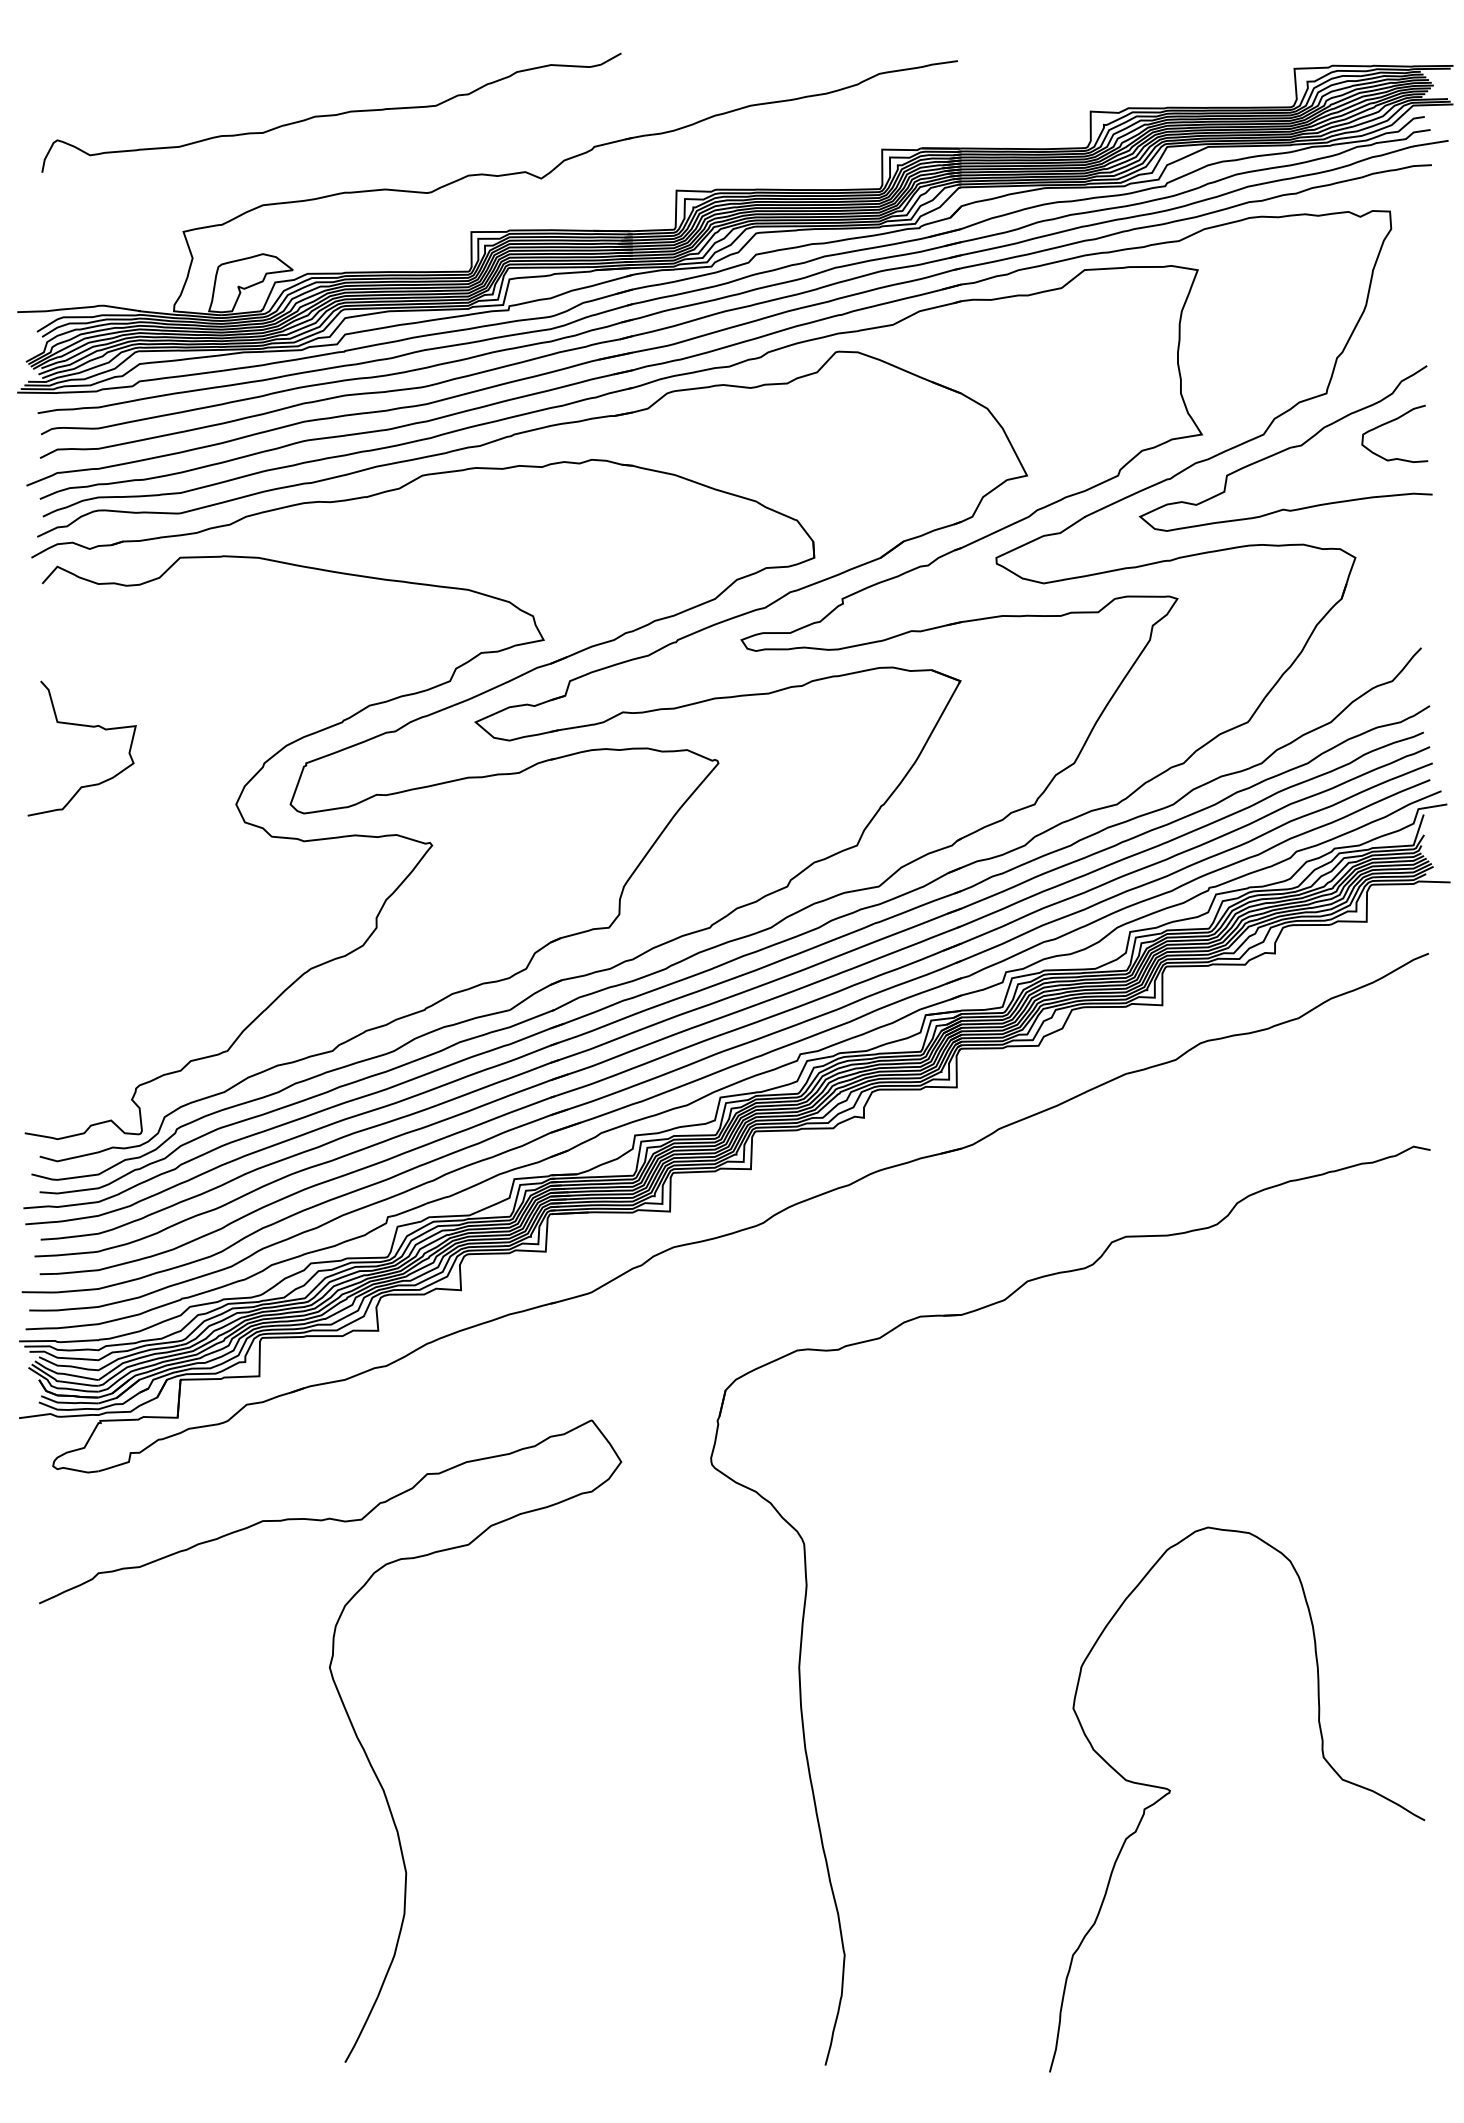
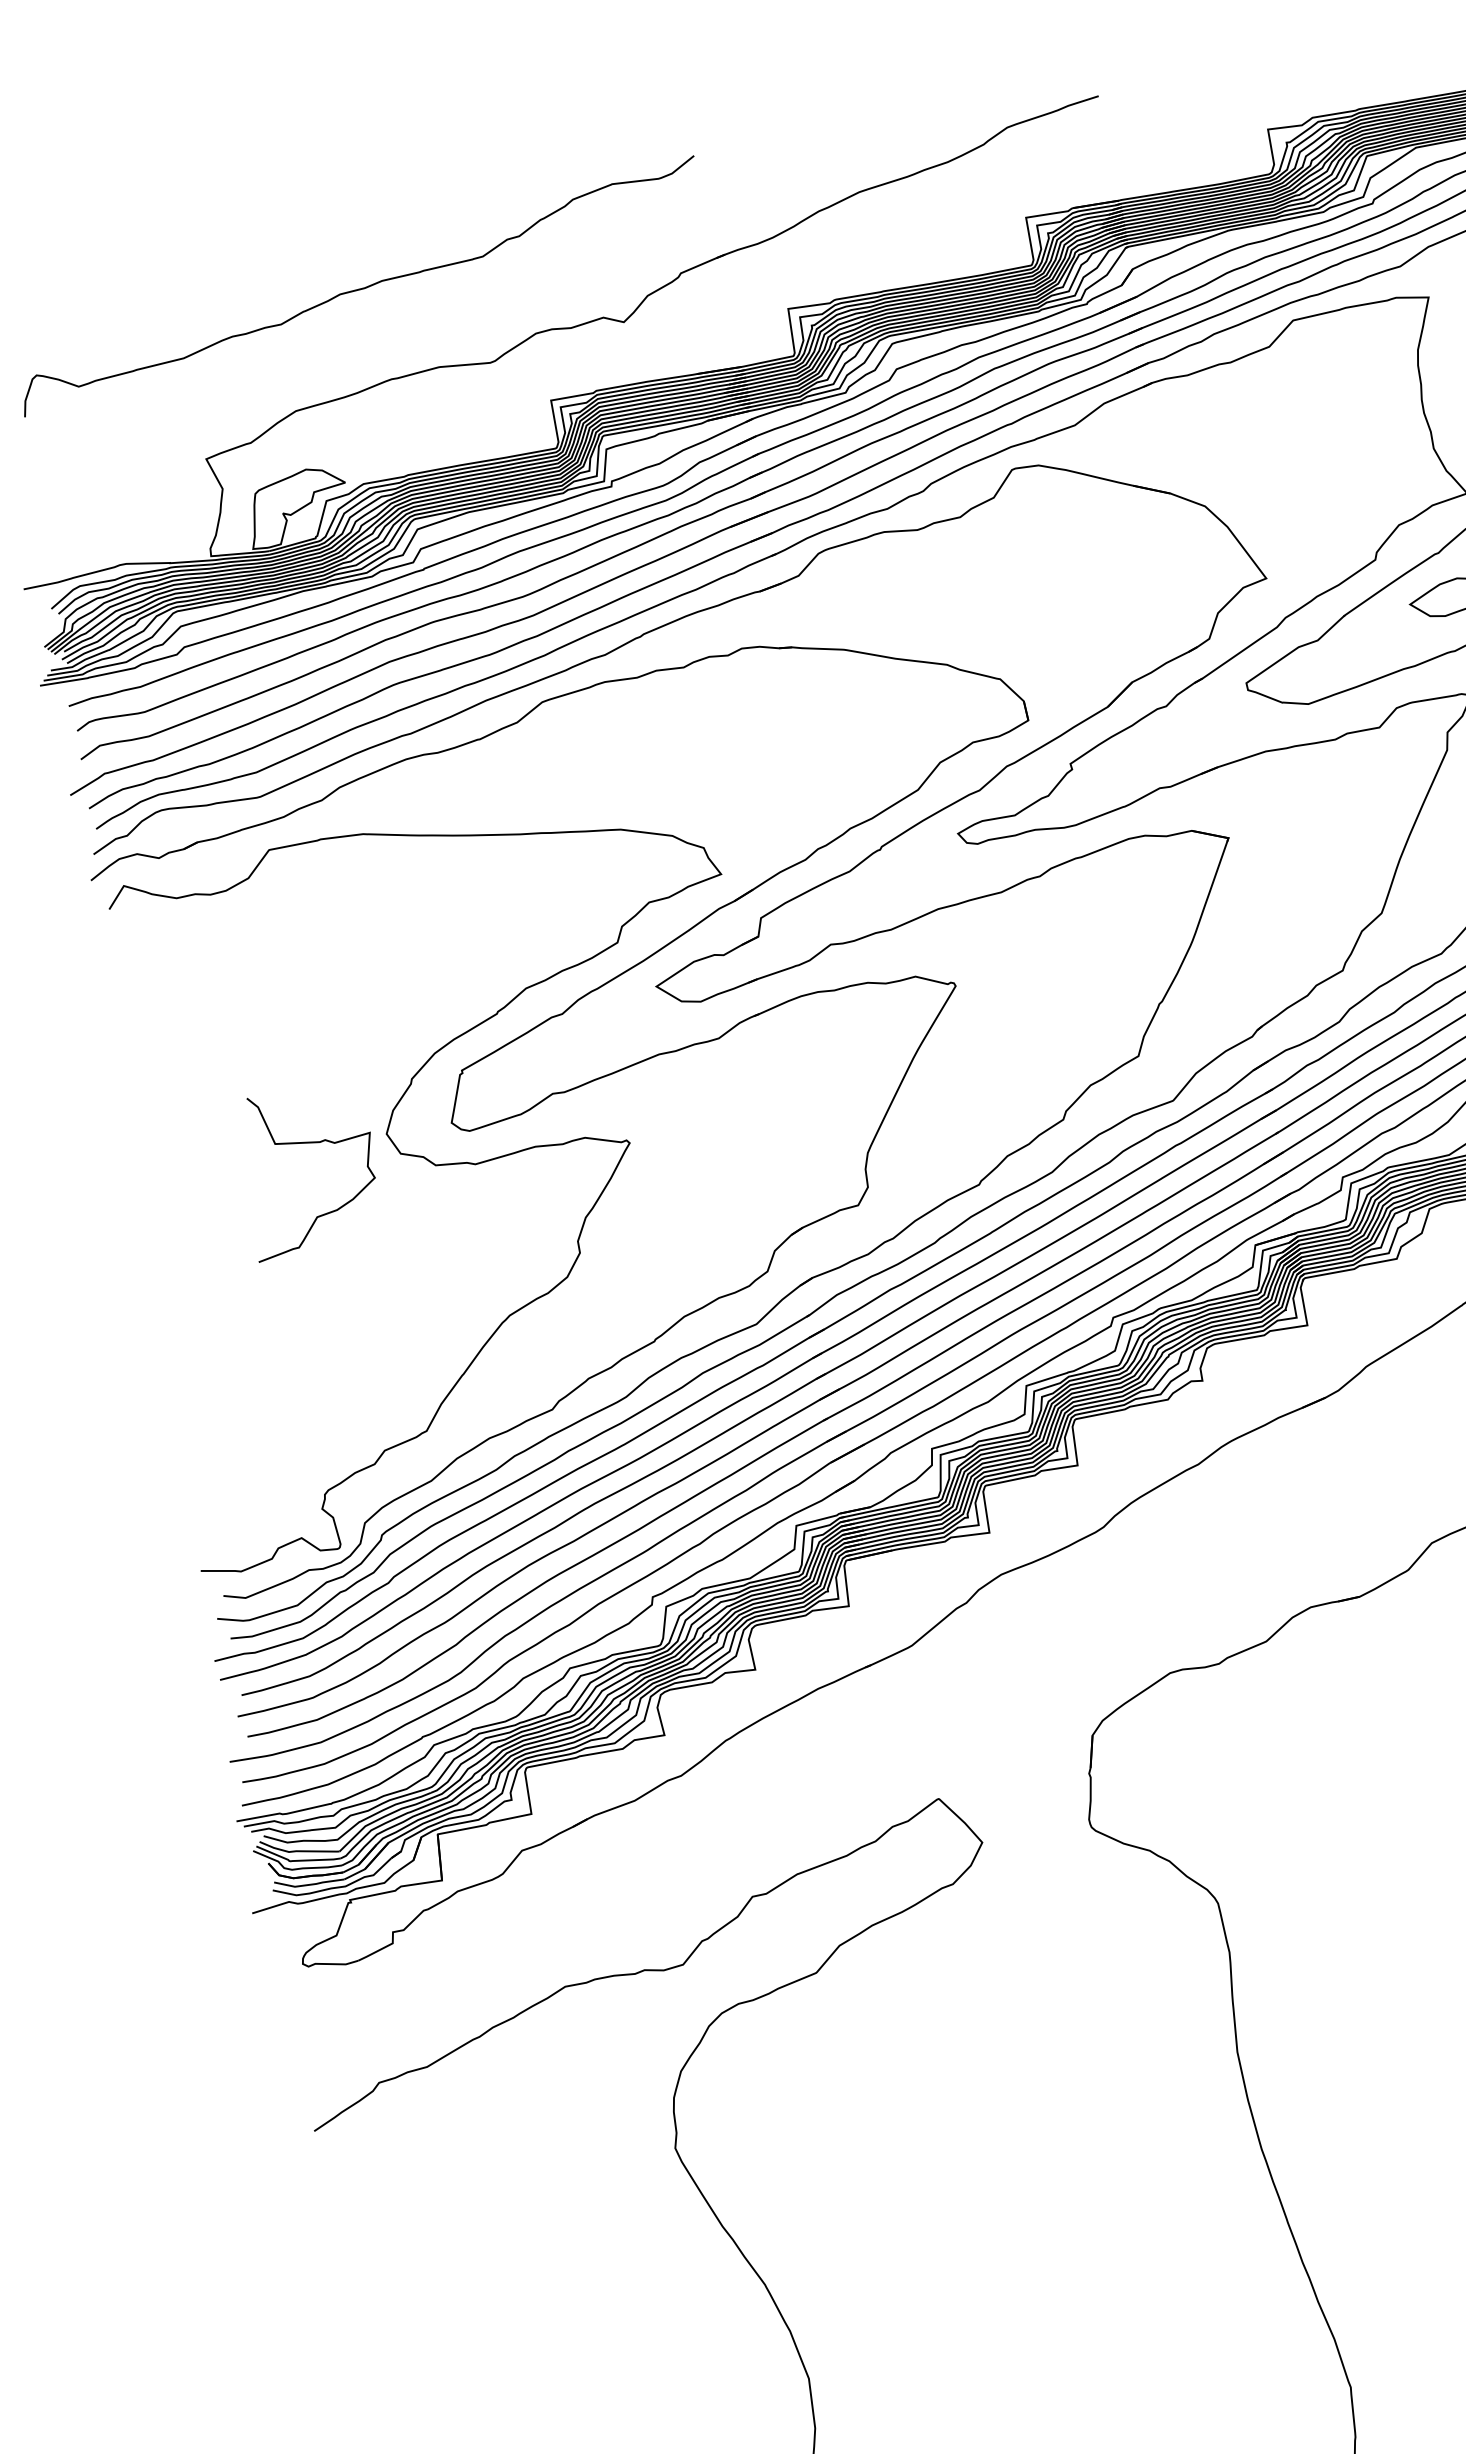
curve: (81, 726) -> (304, 1144), moved

